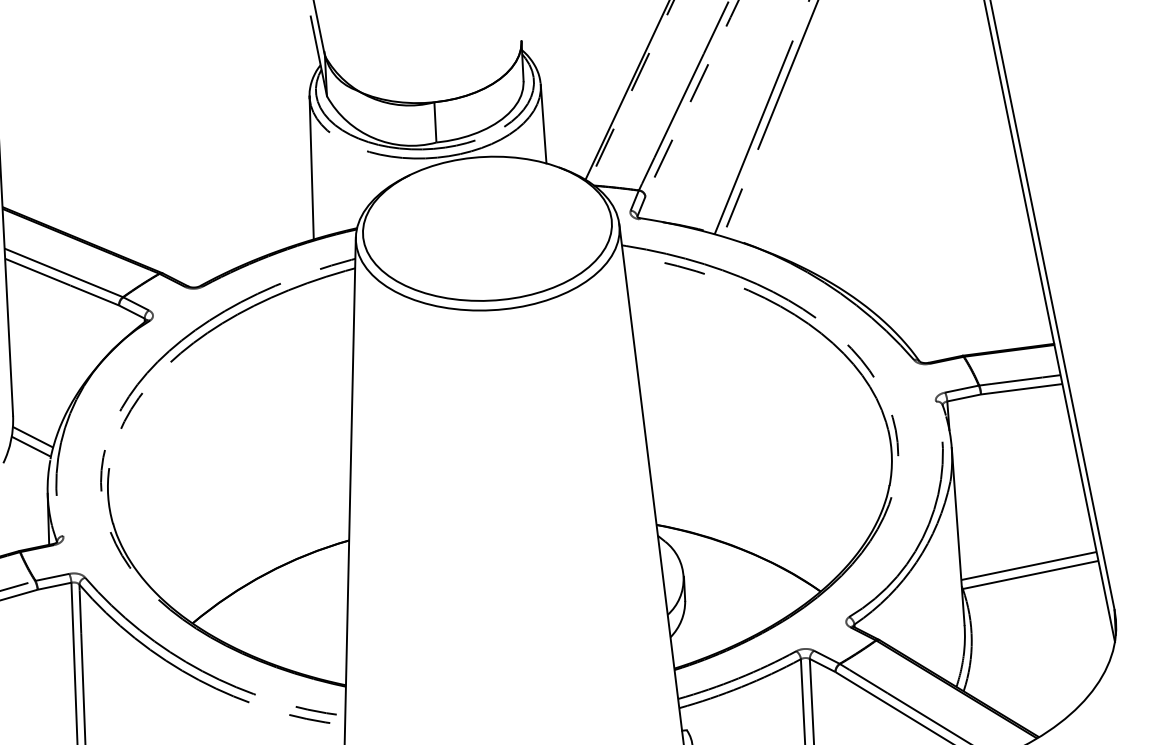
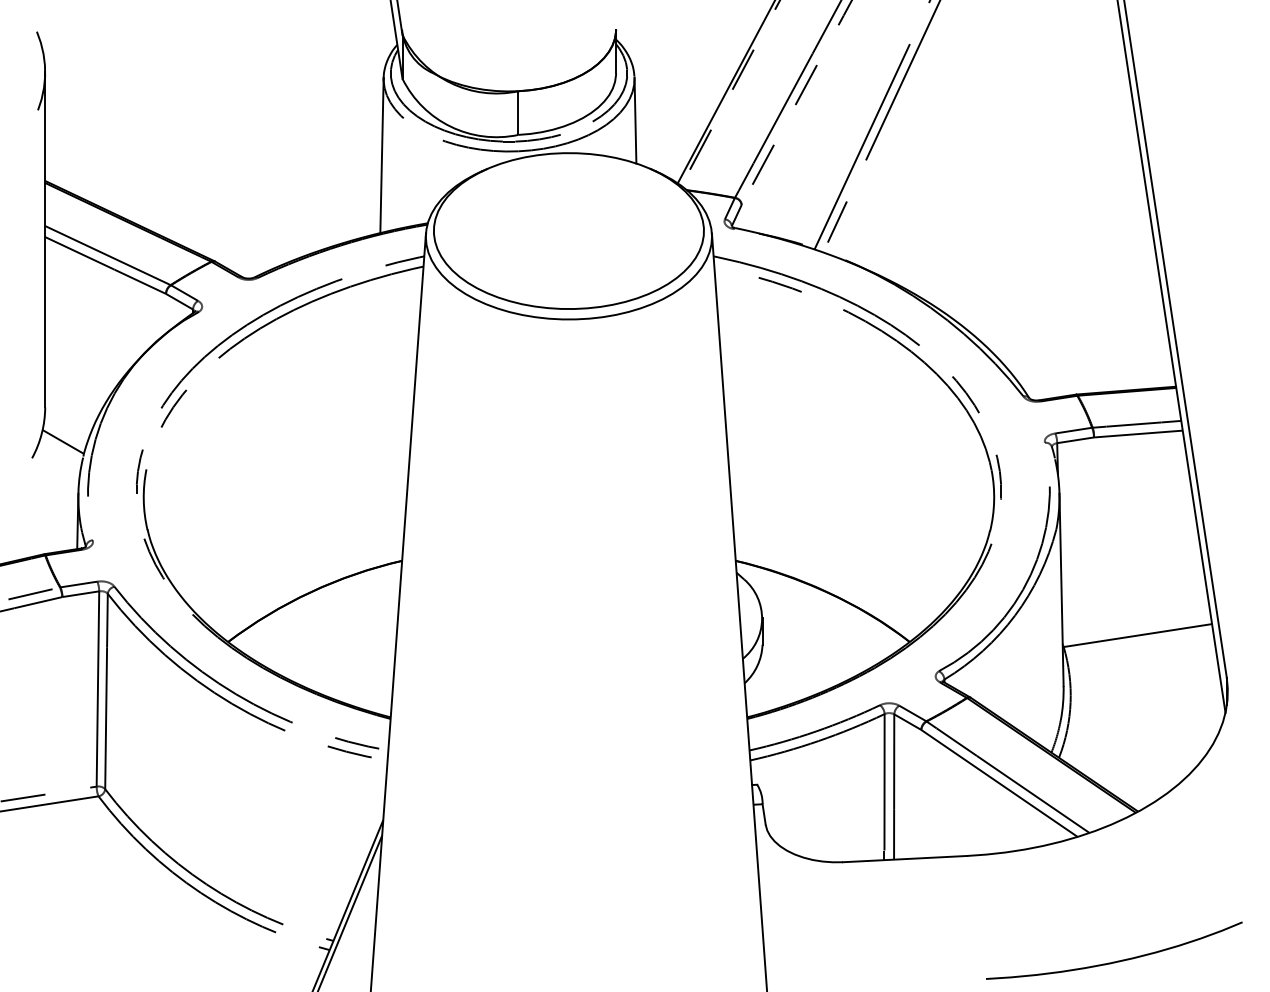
line: (32, 436) -> (65, 431), removed
line: (1028, 565) -> (1136, 625), removed

